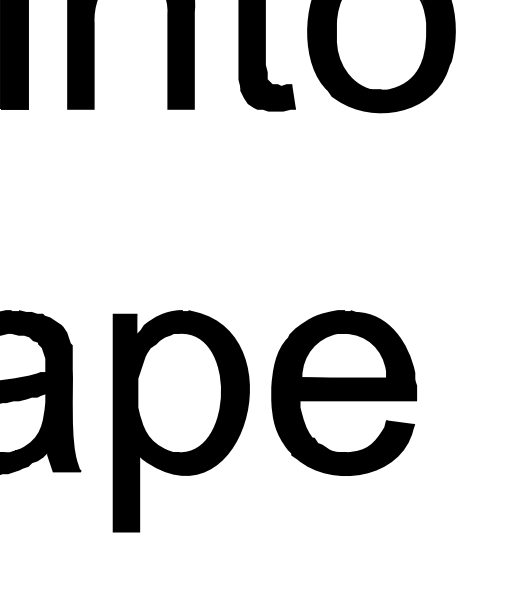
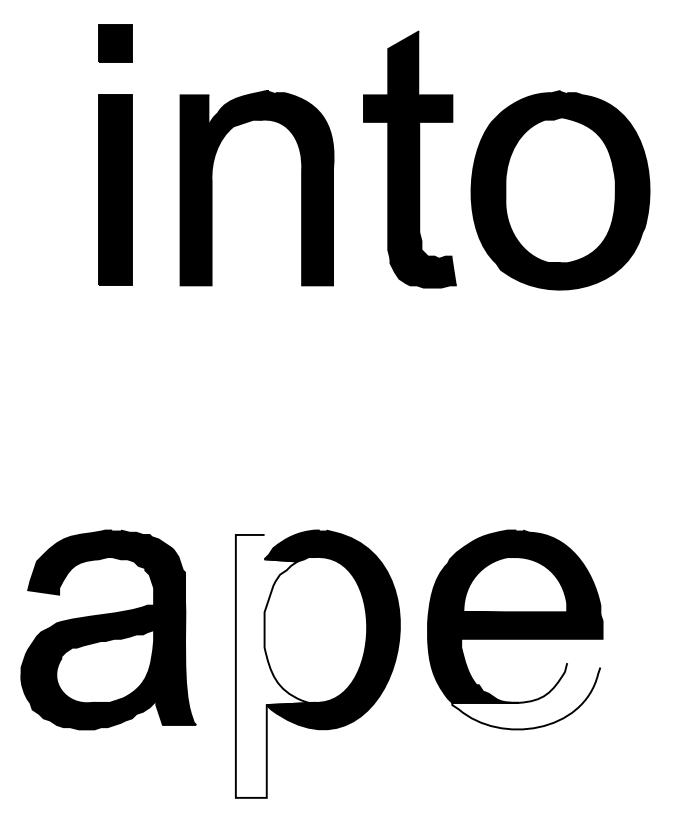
fill: (146, 422) -> (275, 665), removed
fill: (353, 447) -> (526, 696), removed

